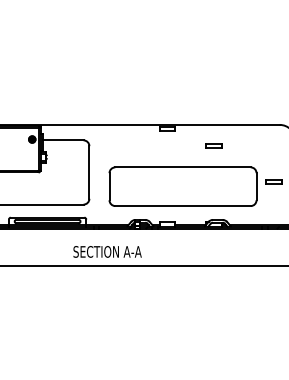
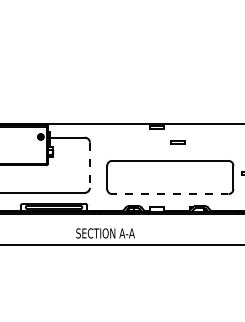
part: (213, 145) -> (177, 142), moved
line: (89, 172) -> (90, 165), solid -> dashed
line: (183, 206) -> (170, 194), solid -> dashed

